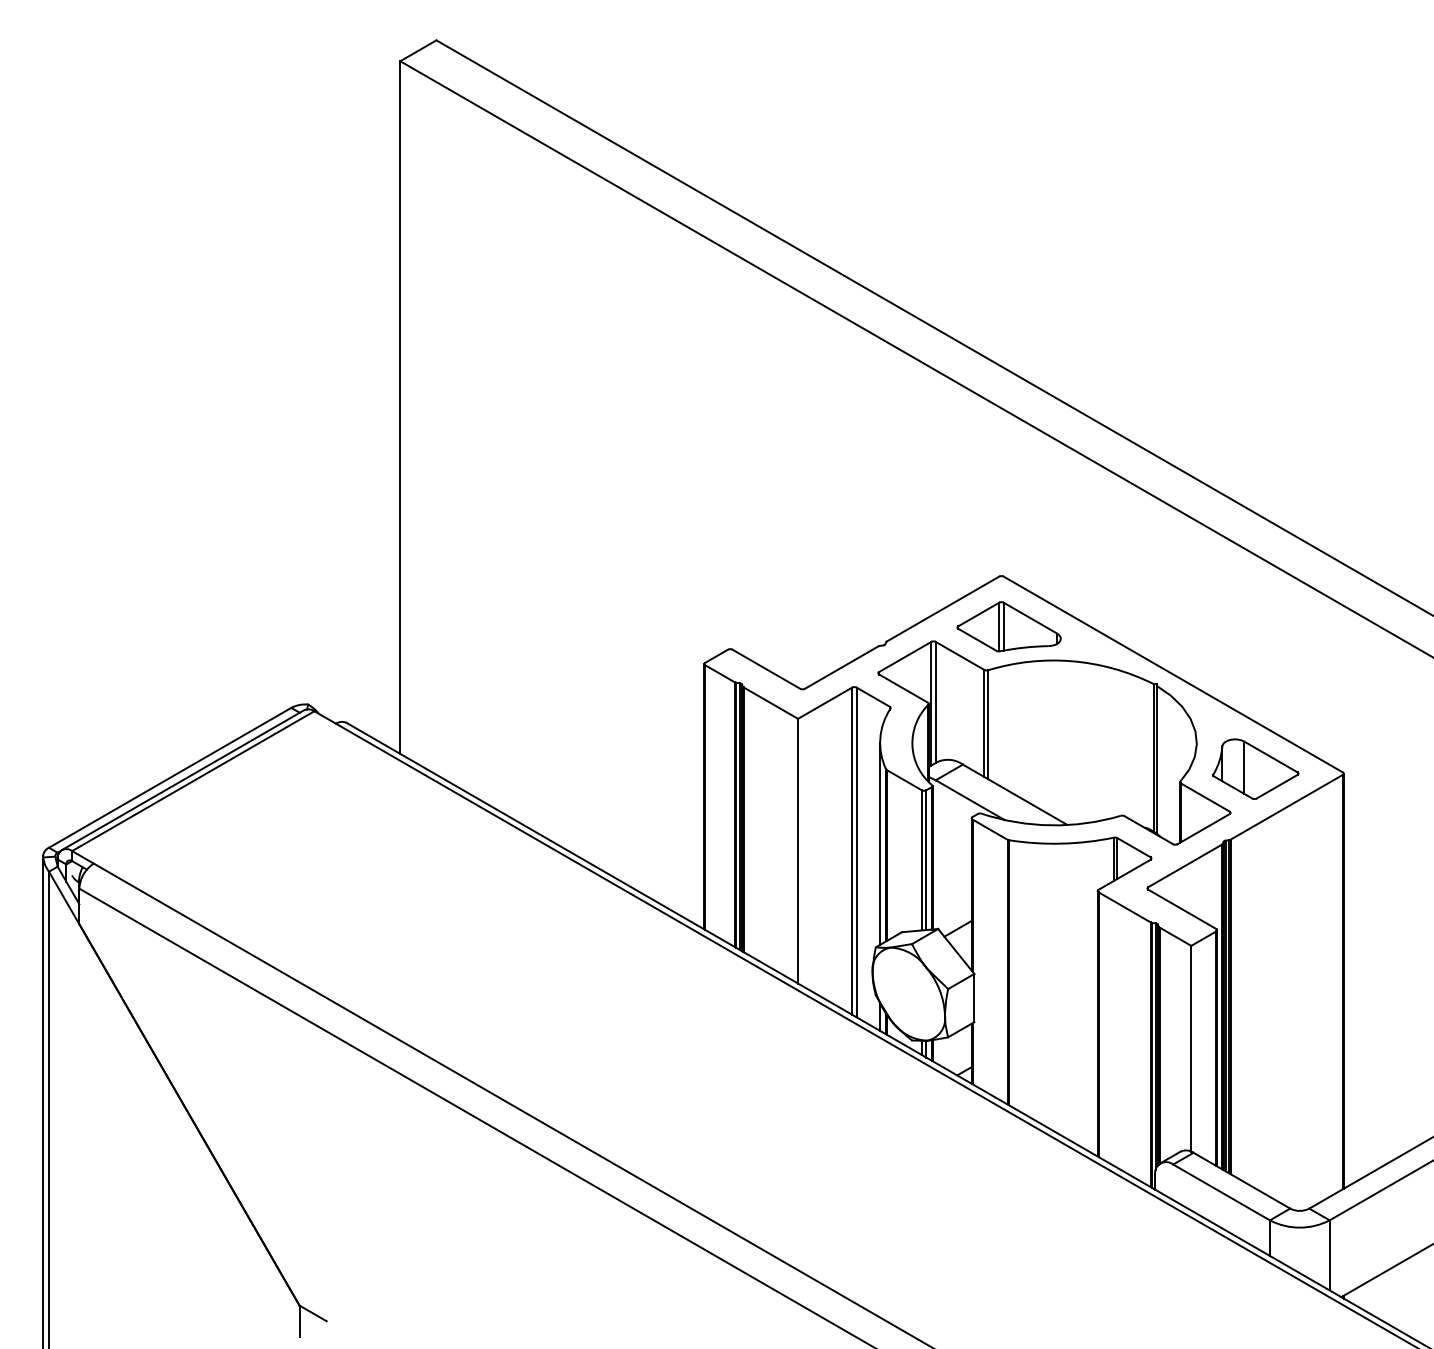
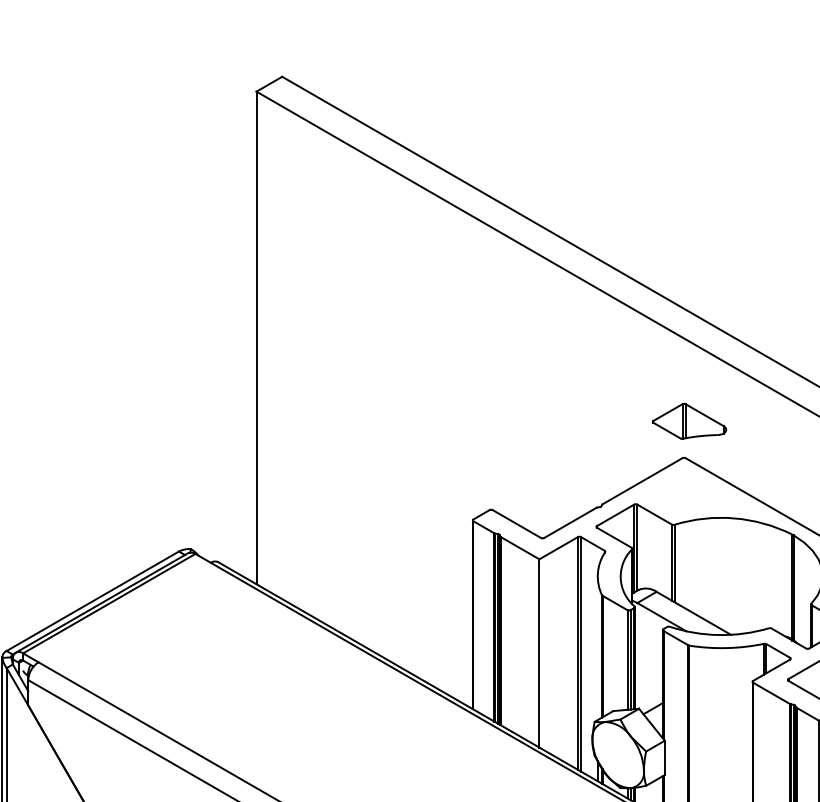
part: (1008, 626) -> (689, 421), moved
line: (880, 843) -> (598, 647), removed

